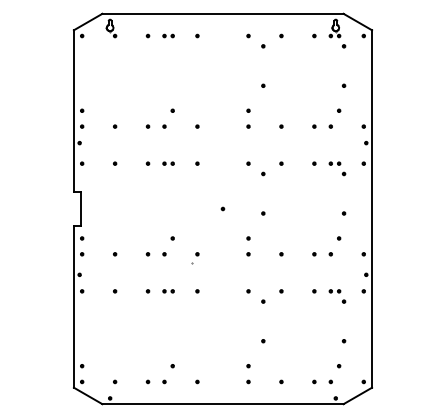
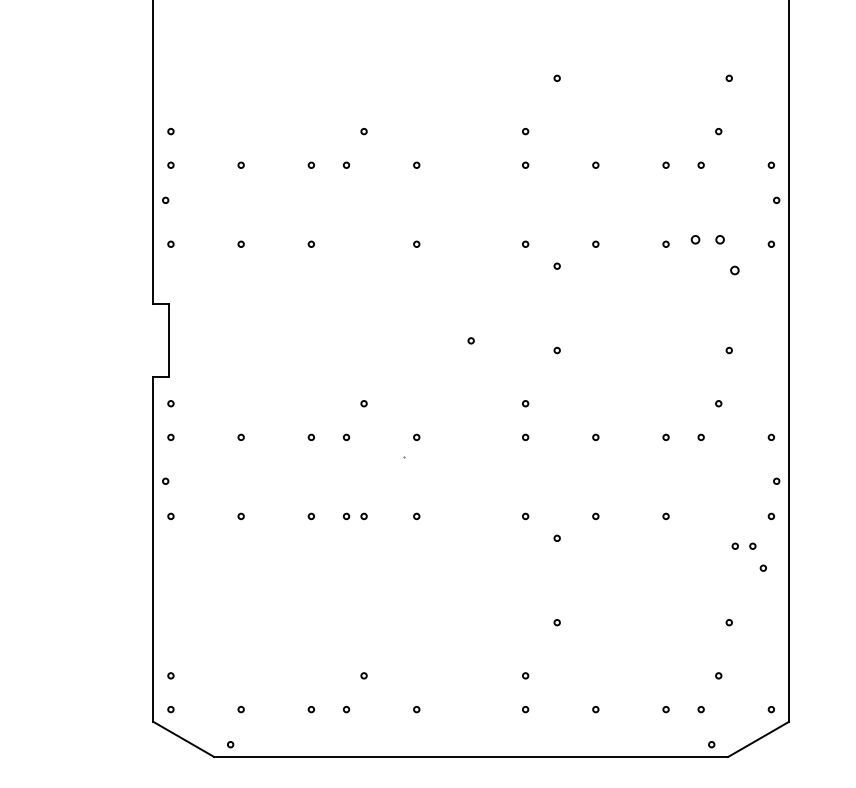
part: (168, 163) -> (355, 243), removed
part: (337, 168) -> (715, 254), size x1.4
part: (337, 296) -> (749, 557), moved

